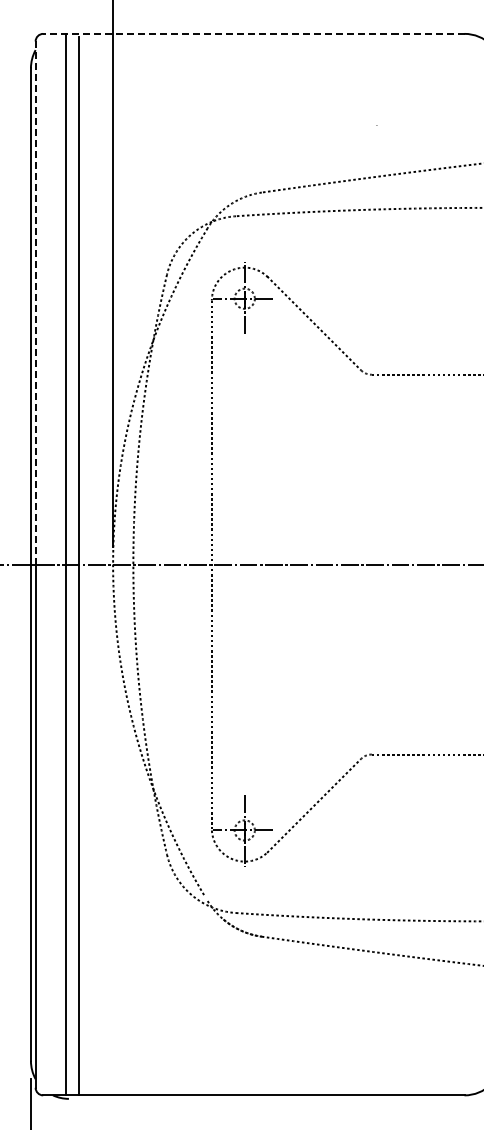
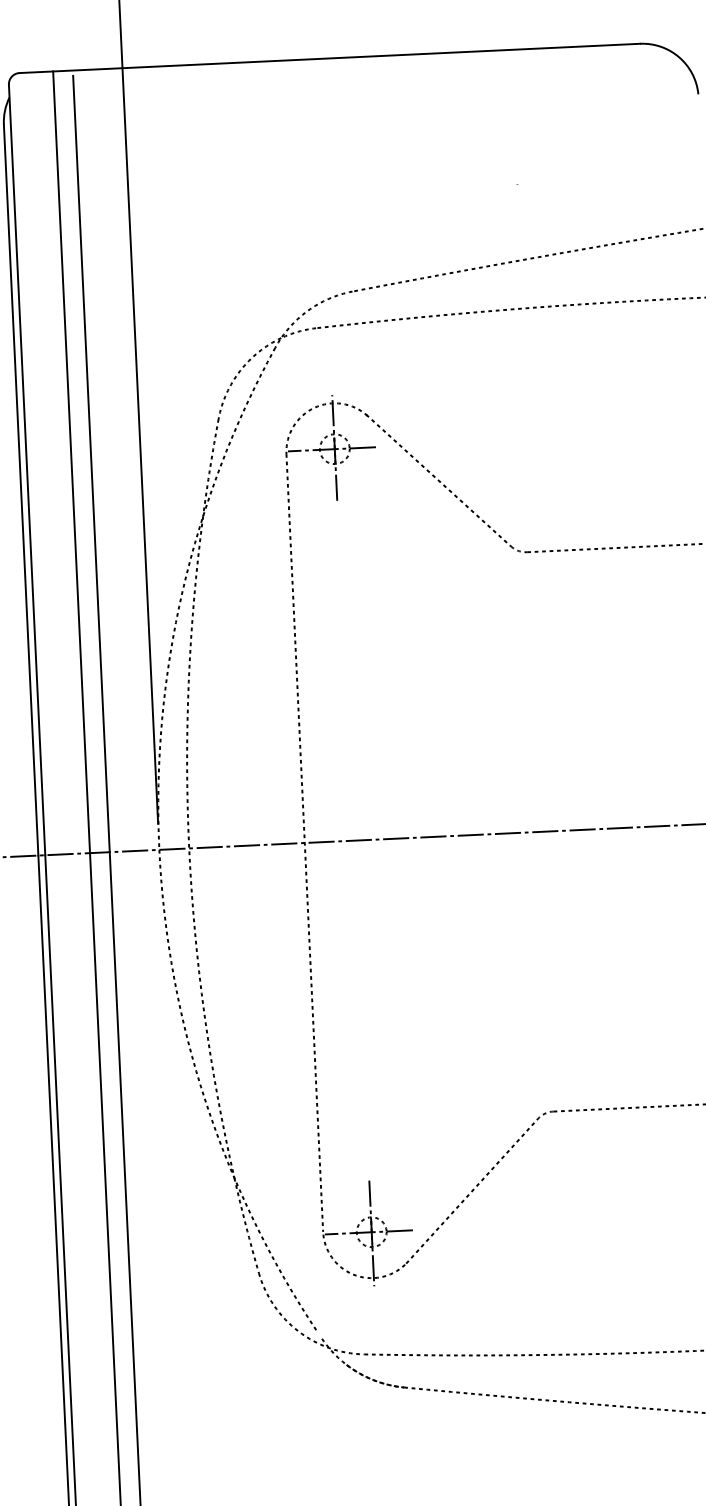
line: (253, 33) -> (329, 57), dashed -> solid
line: (35, 303) -> (26, 470), dashed -> solid

